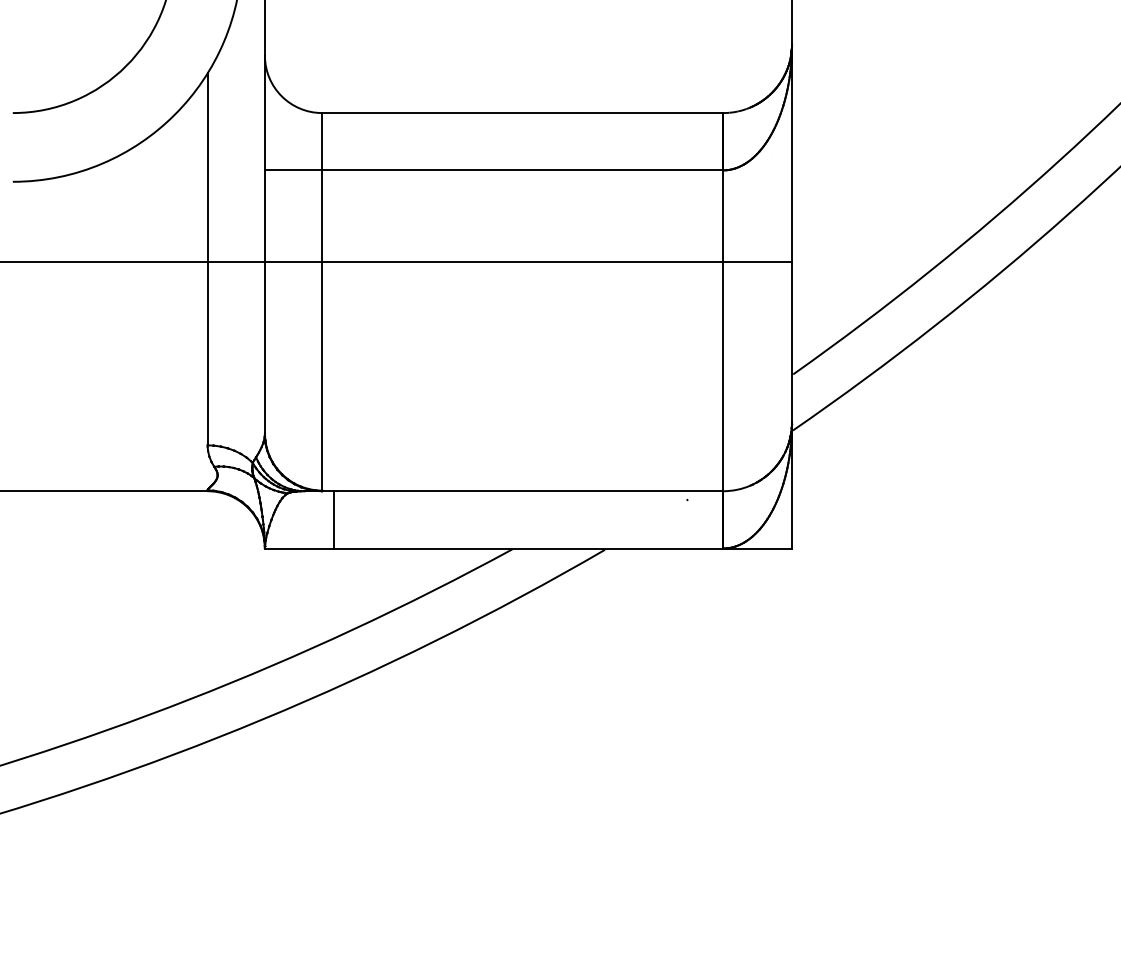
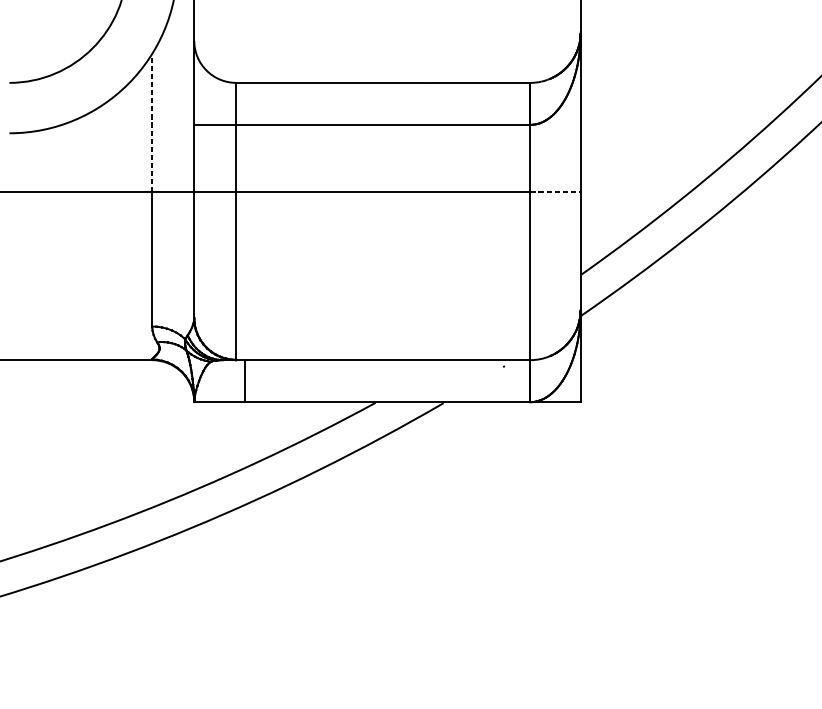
line: (207, 167) -> (152, 122), solid -> dashed
line: (758, 262) -> (556, 192), solid -> dashed

